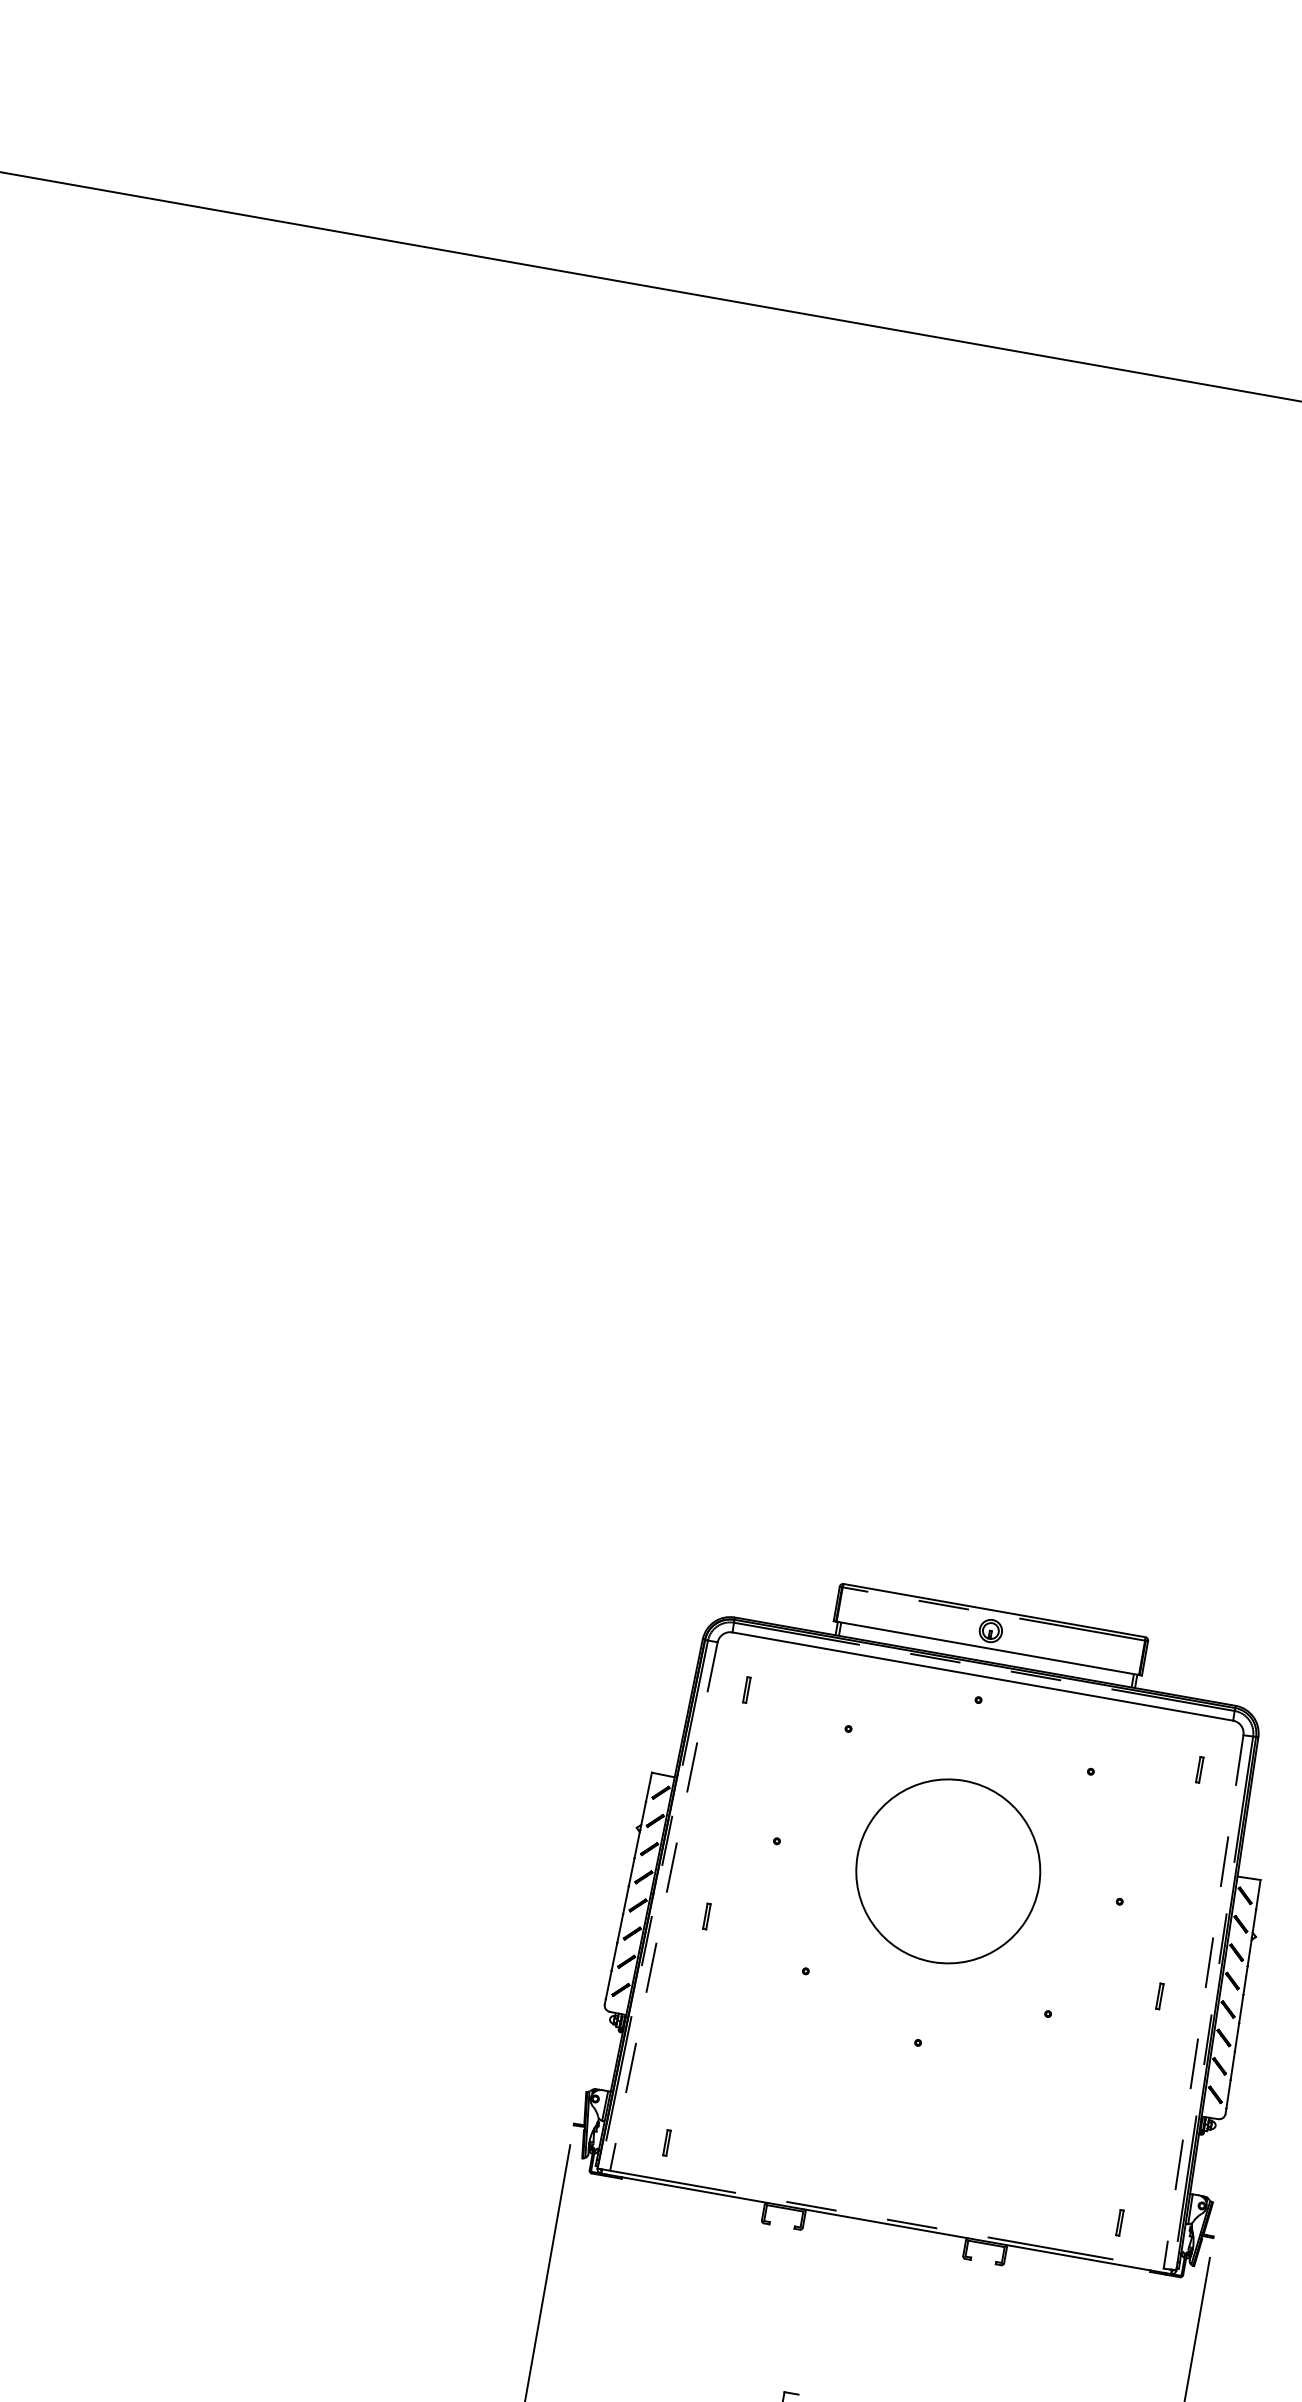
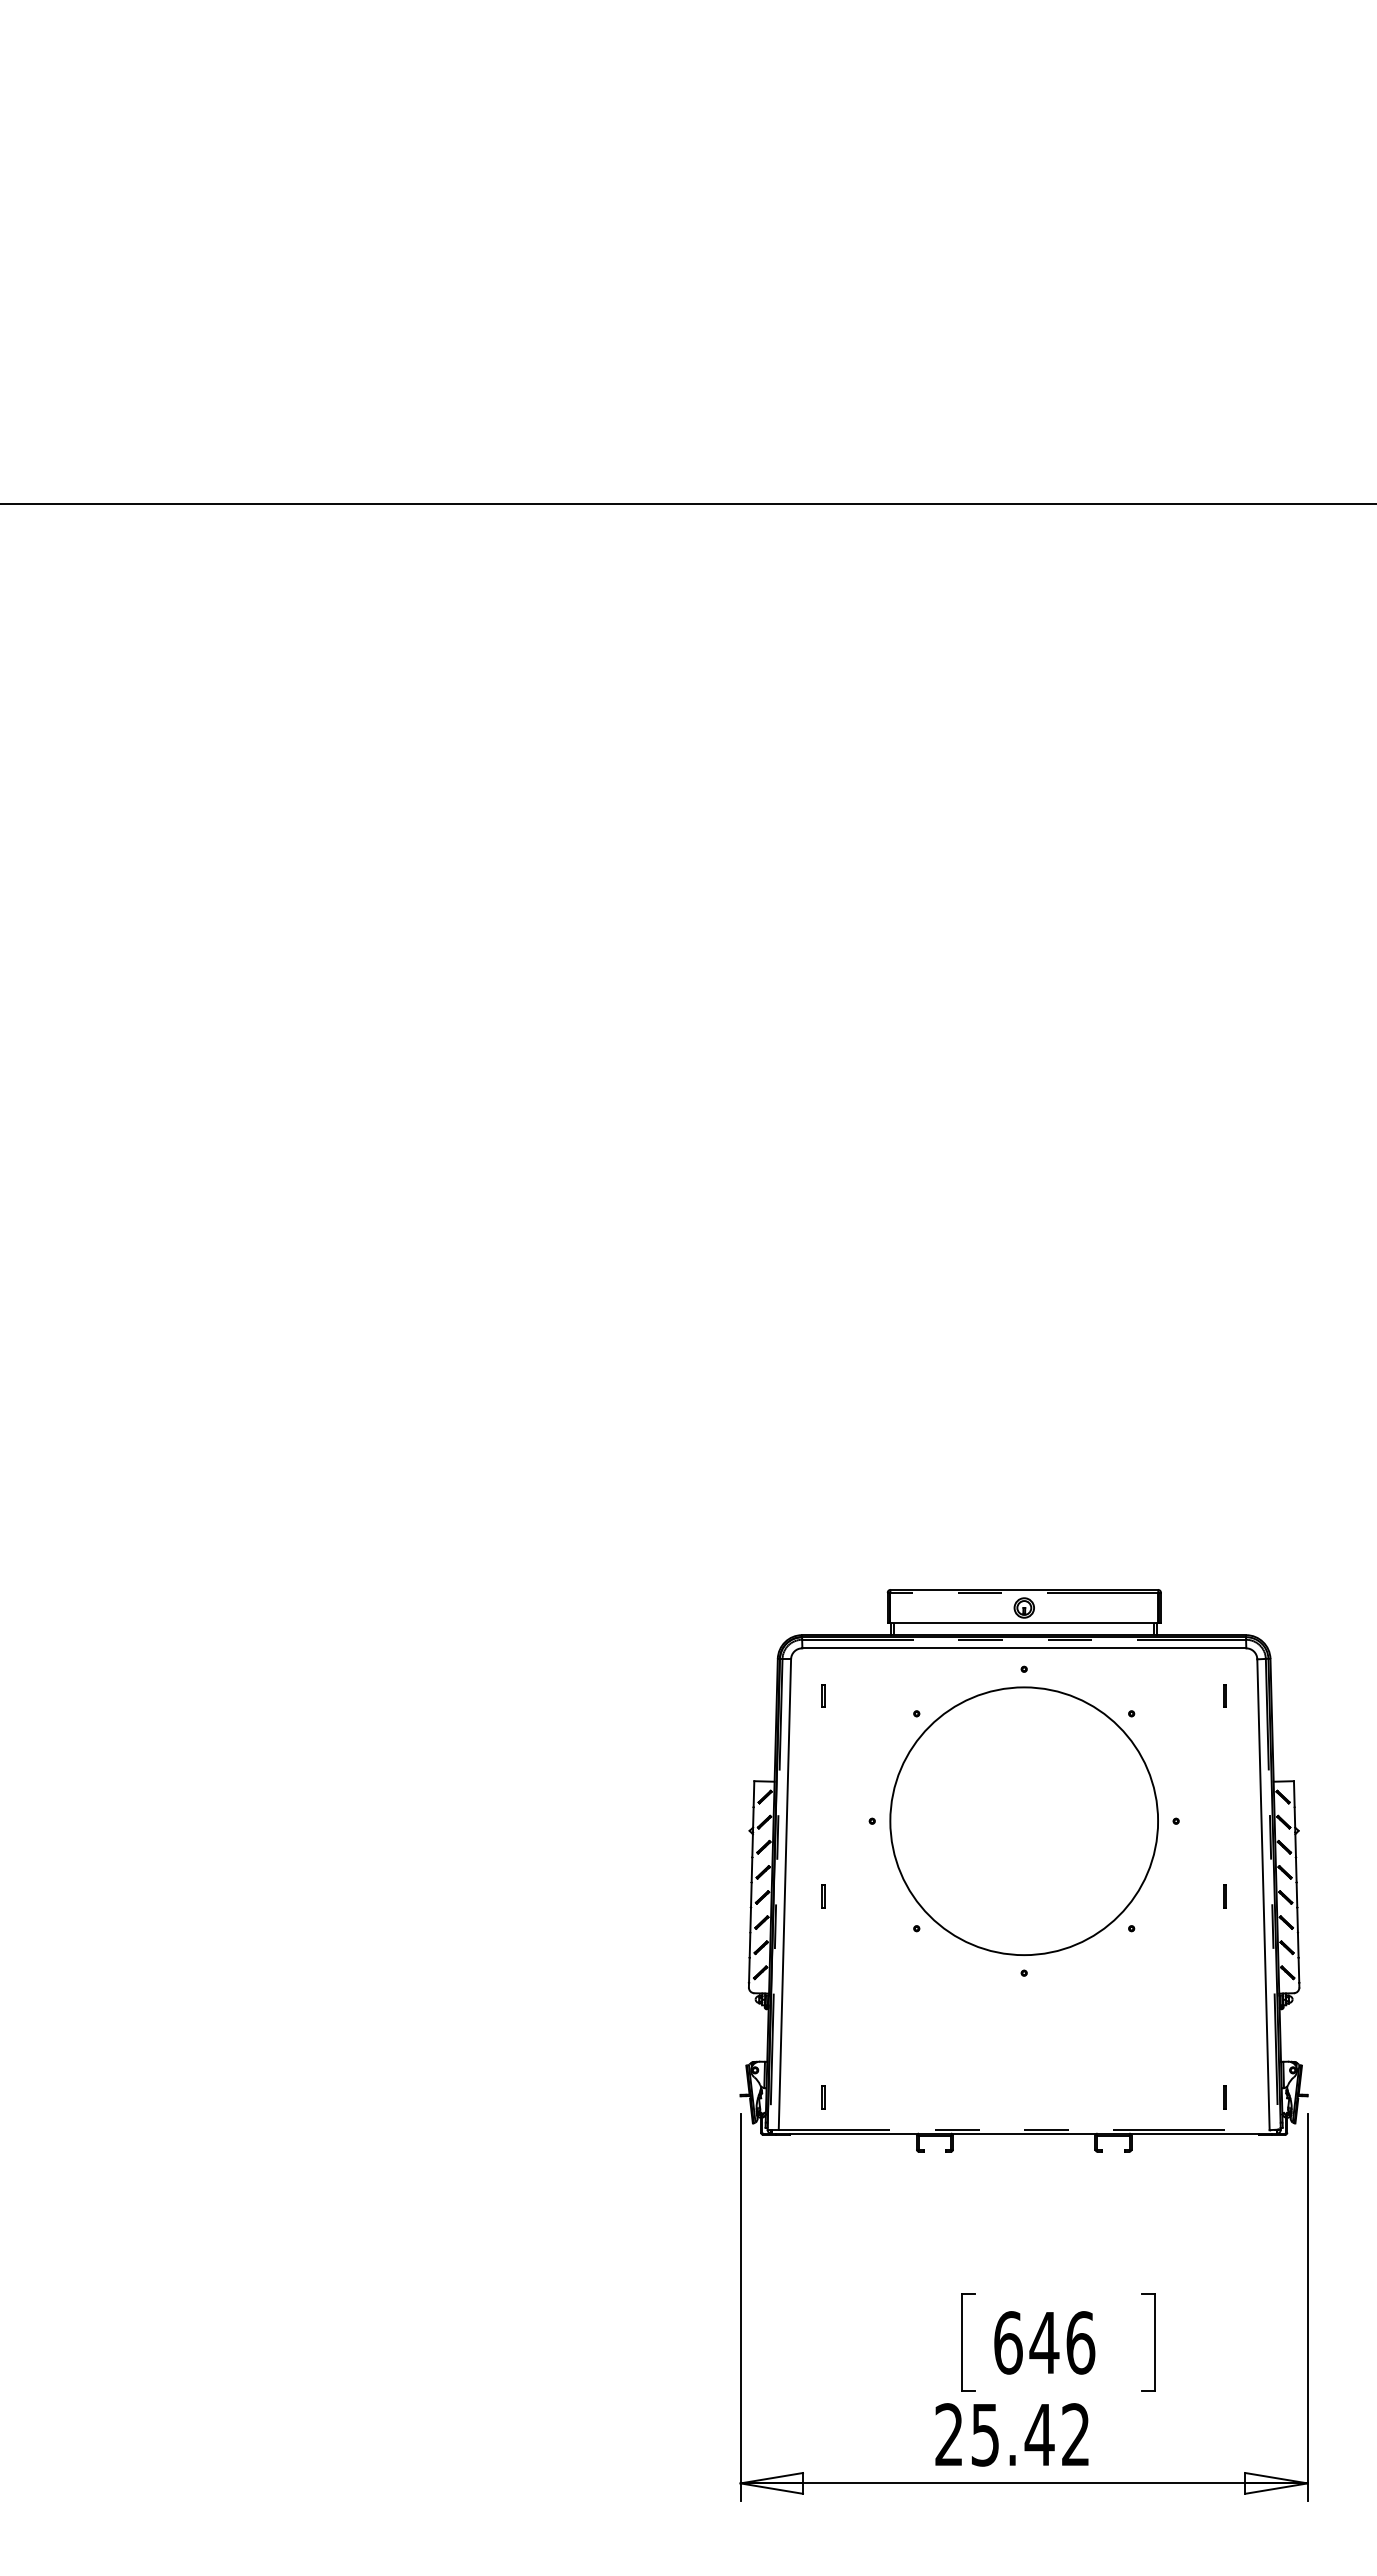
circle: (947, 1870) -> (1023, 1820), size x1.67
line: (663, 1906) -> (784, 1894), dashed -> solid
line: (1203, 2002) -> (1263, 1895), dashed -> solid

